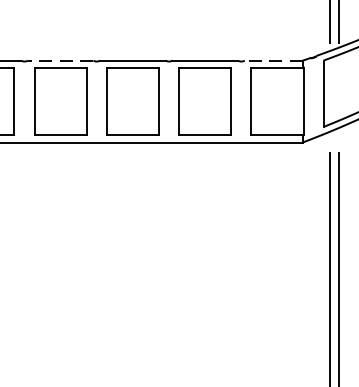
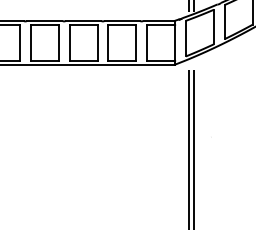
line: (60, 59) -> (44, 20), dashed -> solid
line: (274, 59) -> (159, 20), dashed -> solid

